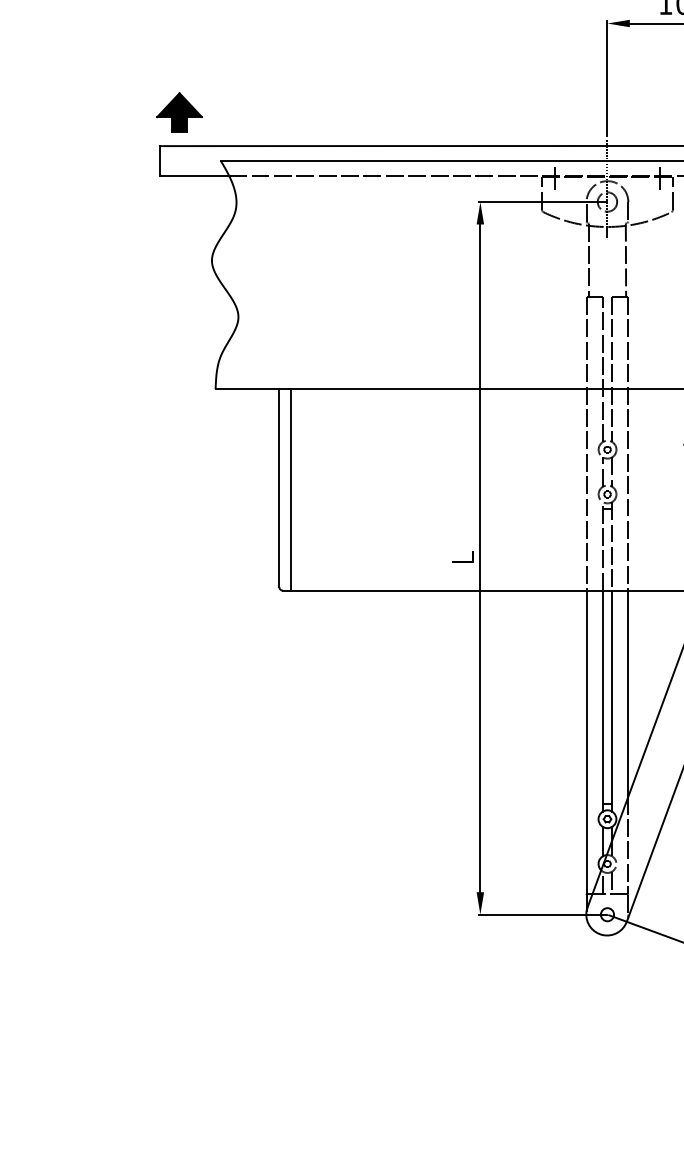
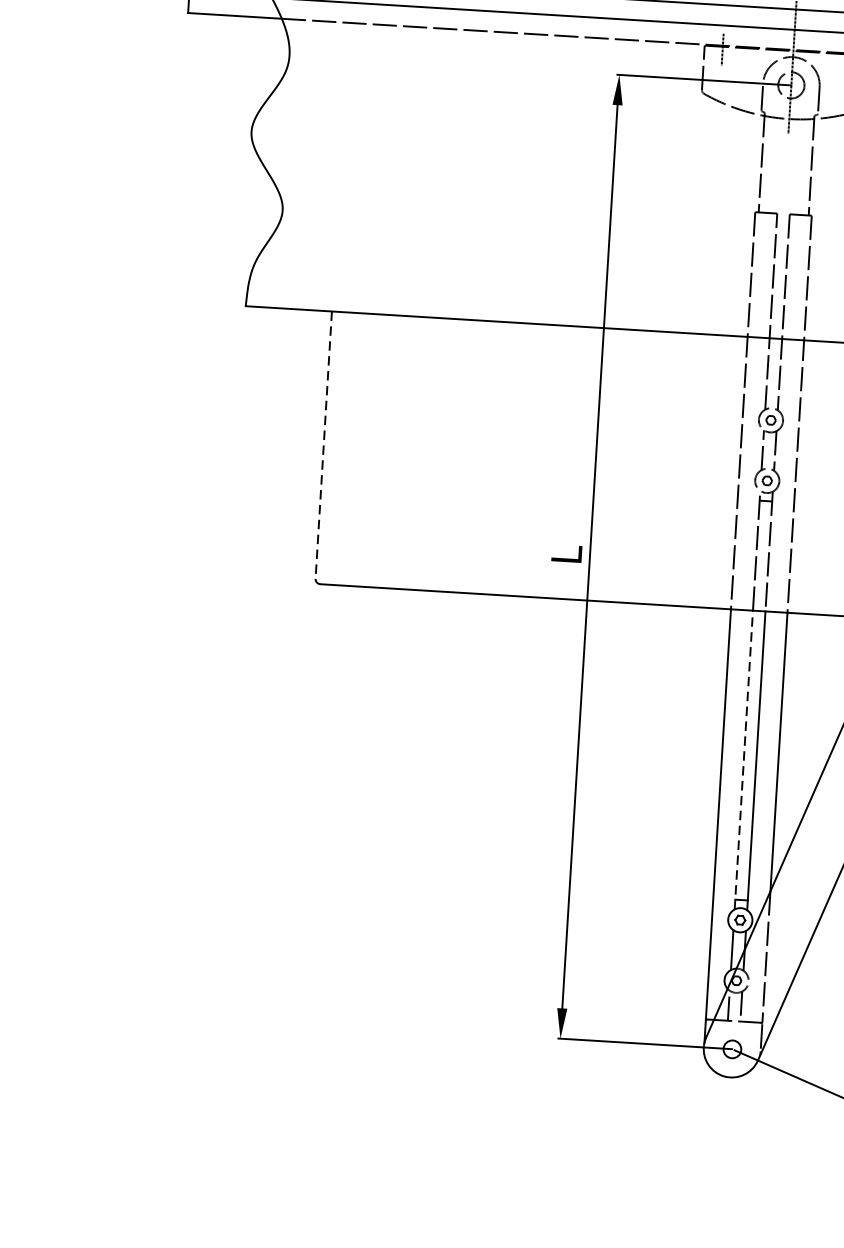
line: (279, 488) -> (324, 445), solid -> dashed
line: (291, 489) -> (340, 448), removed
line: (602, 700) -> (743, 759), solid -> dashed

